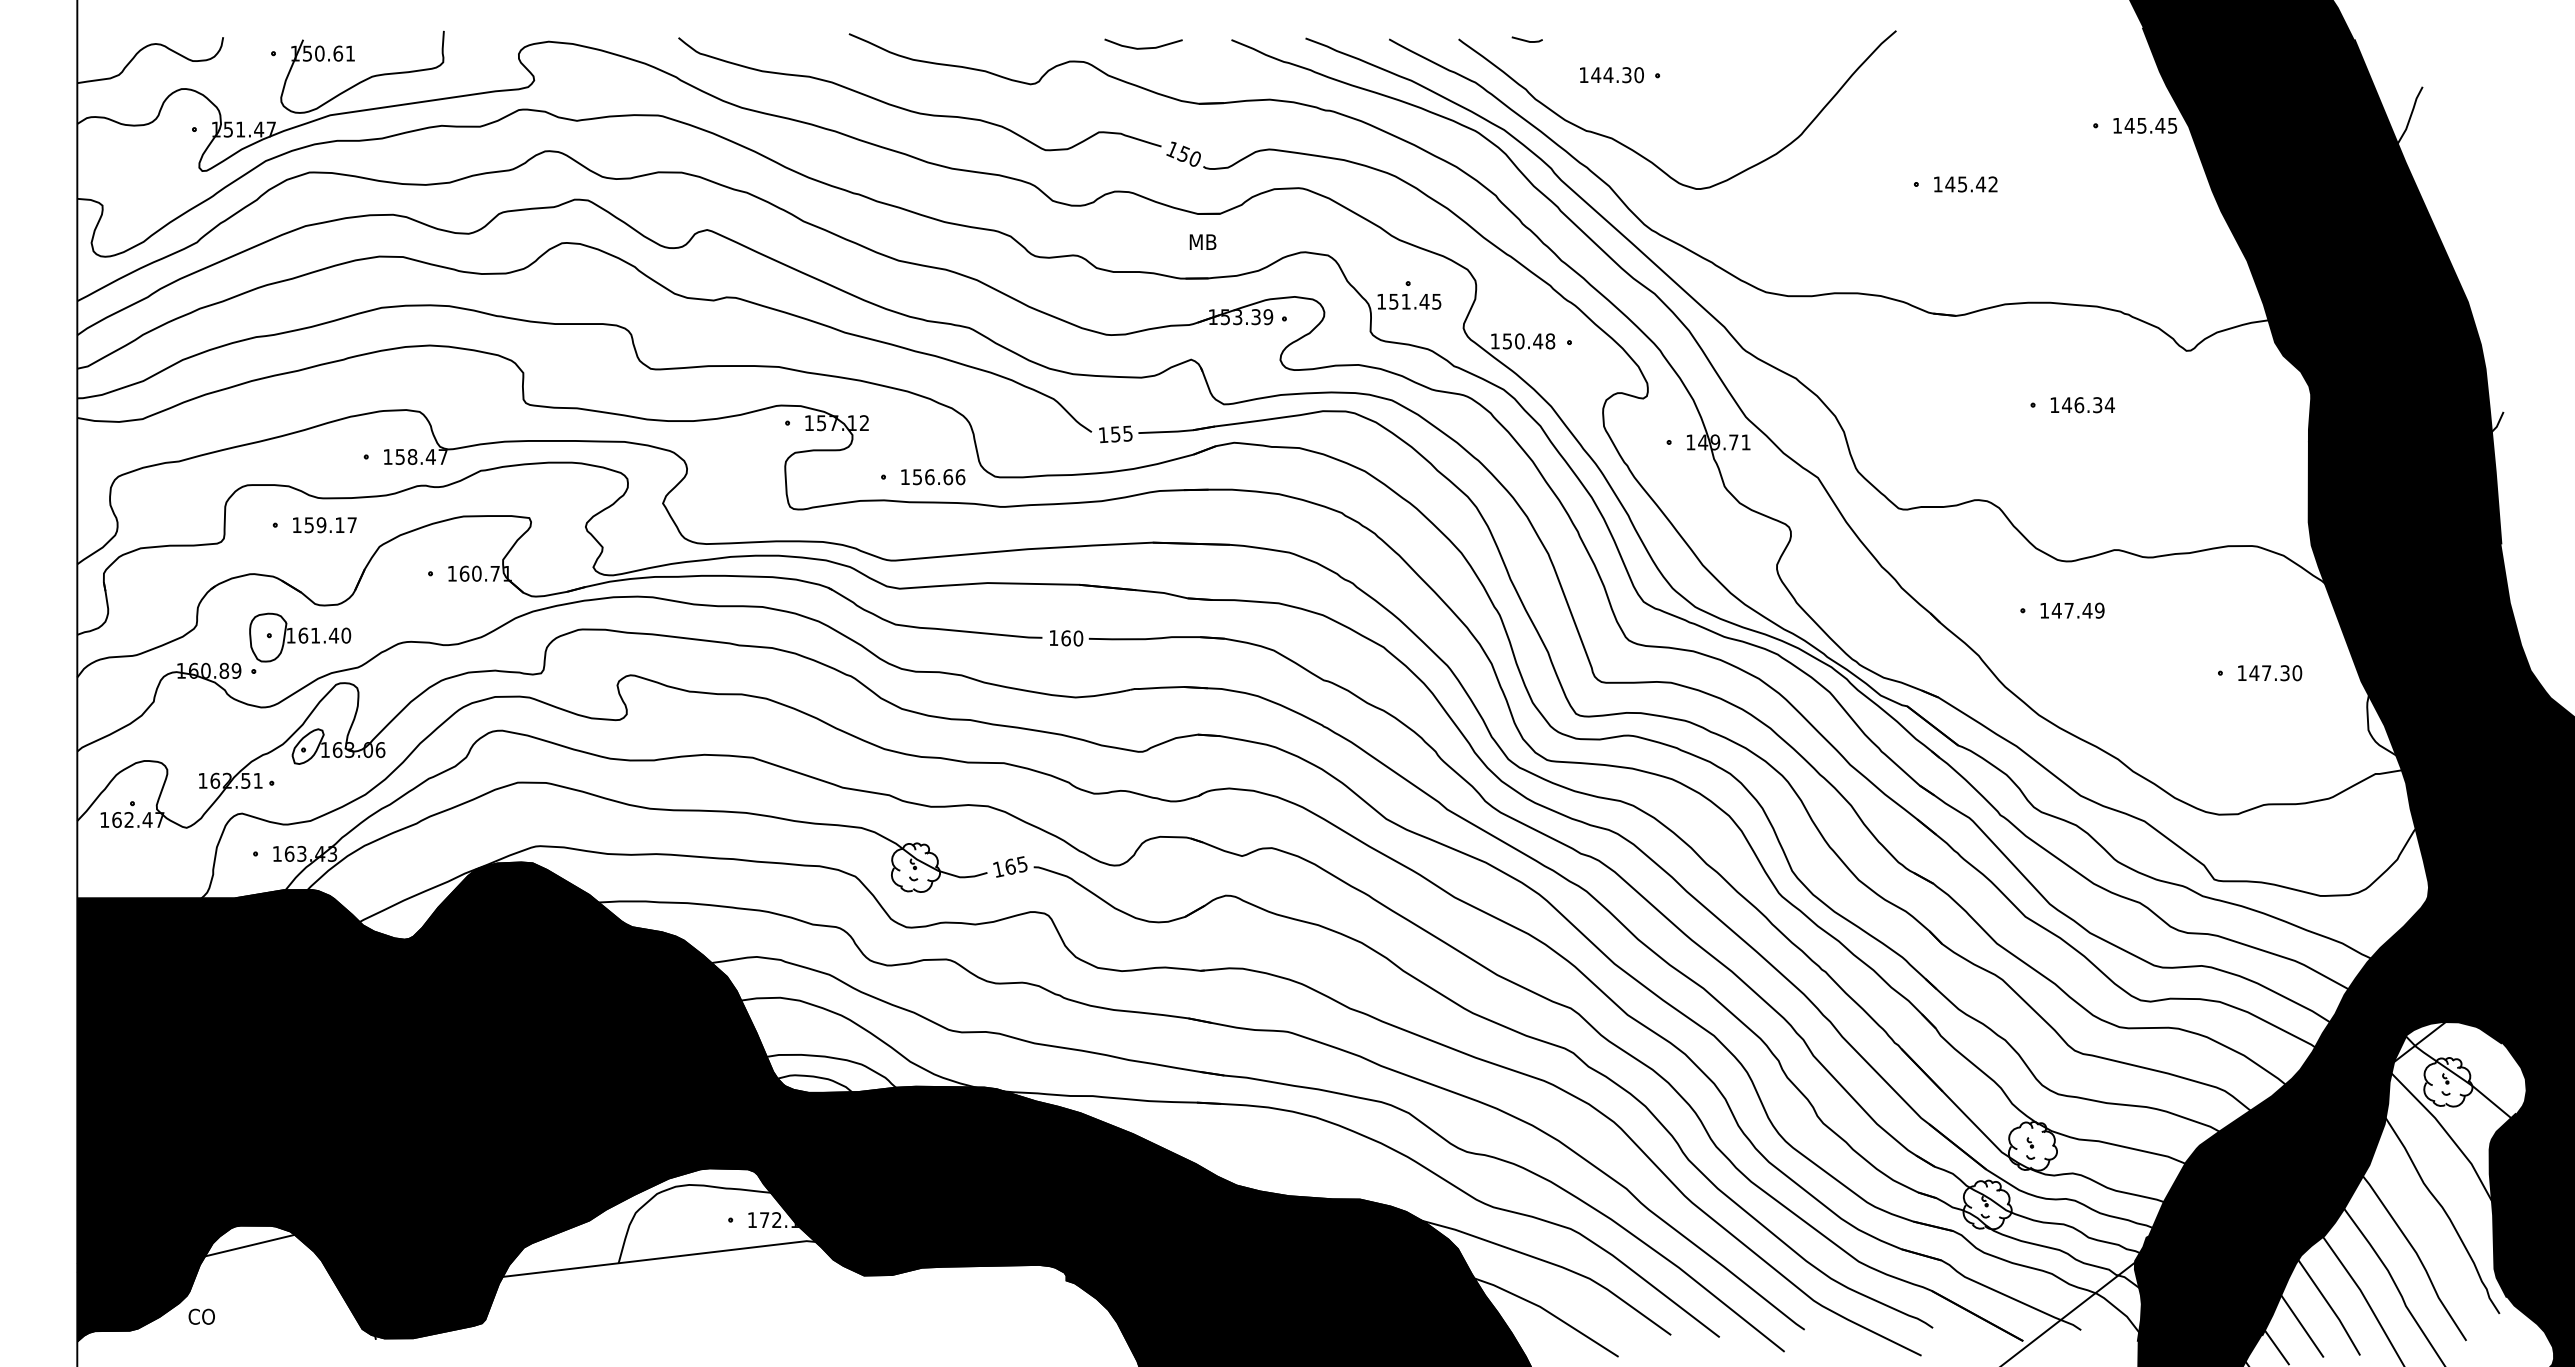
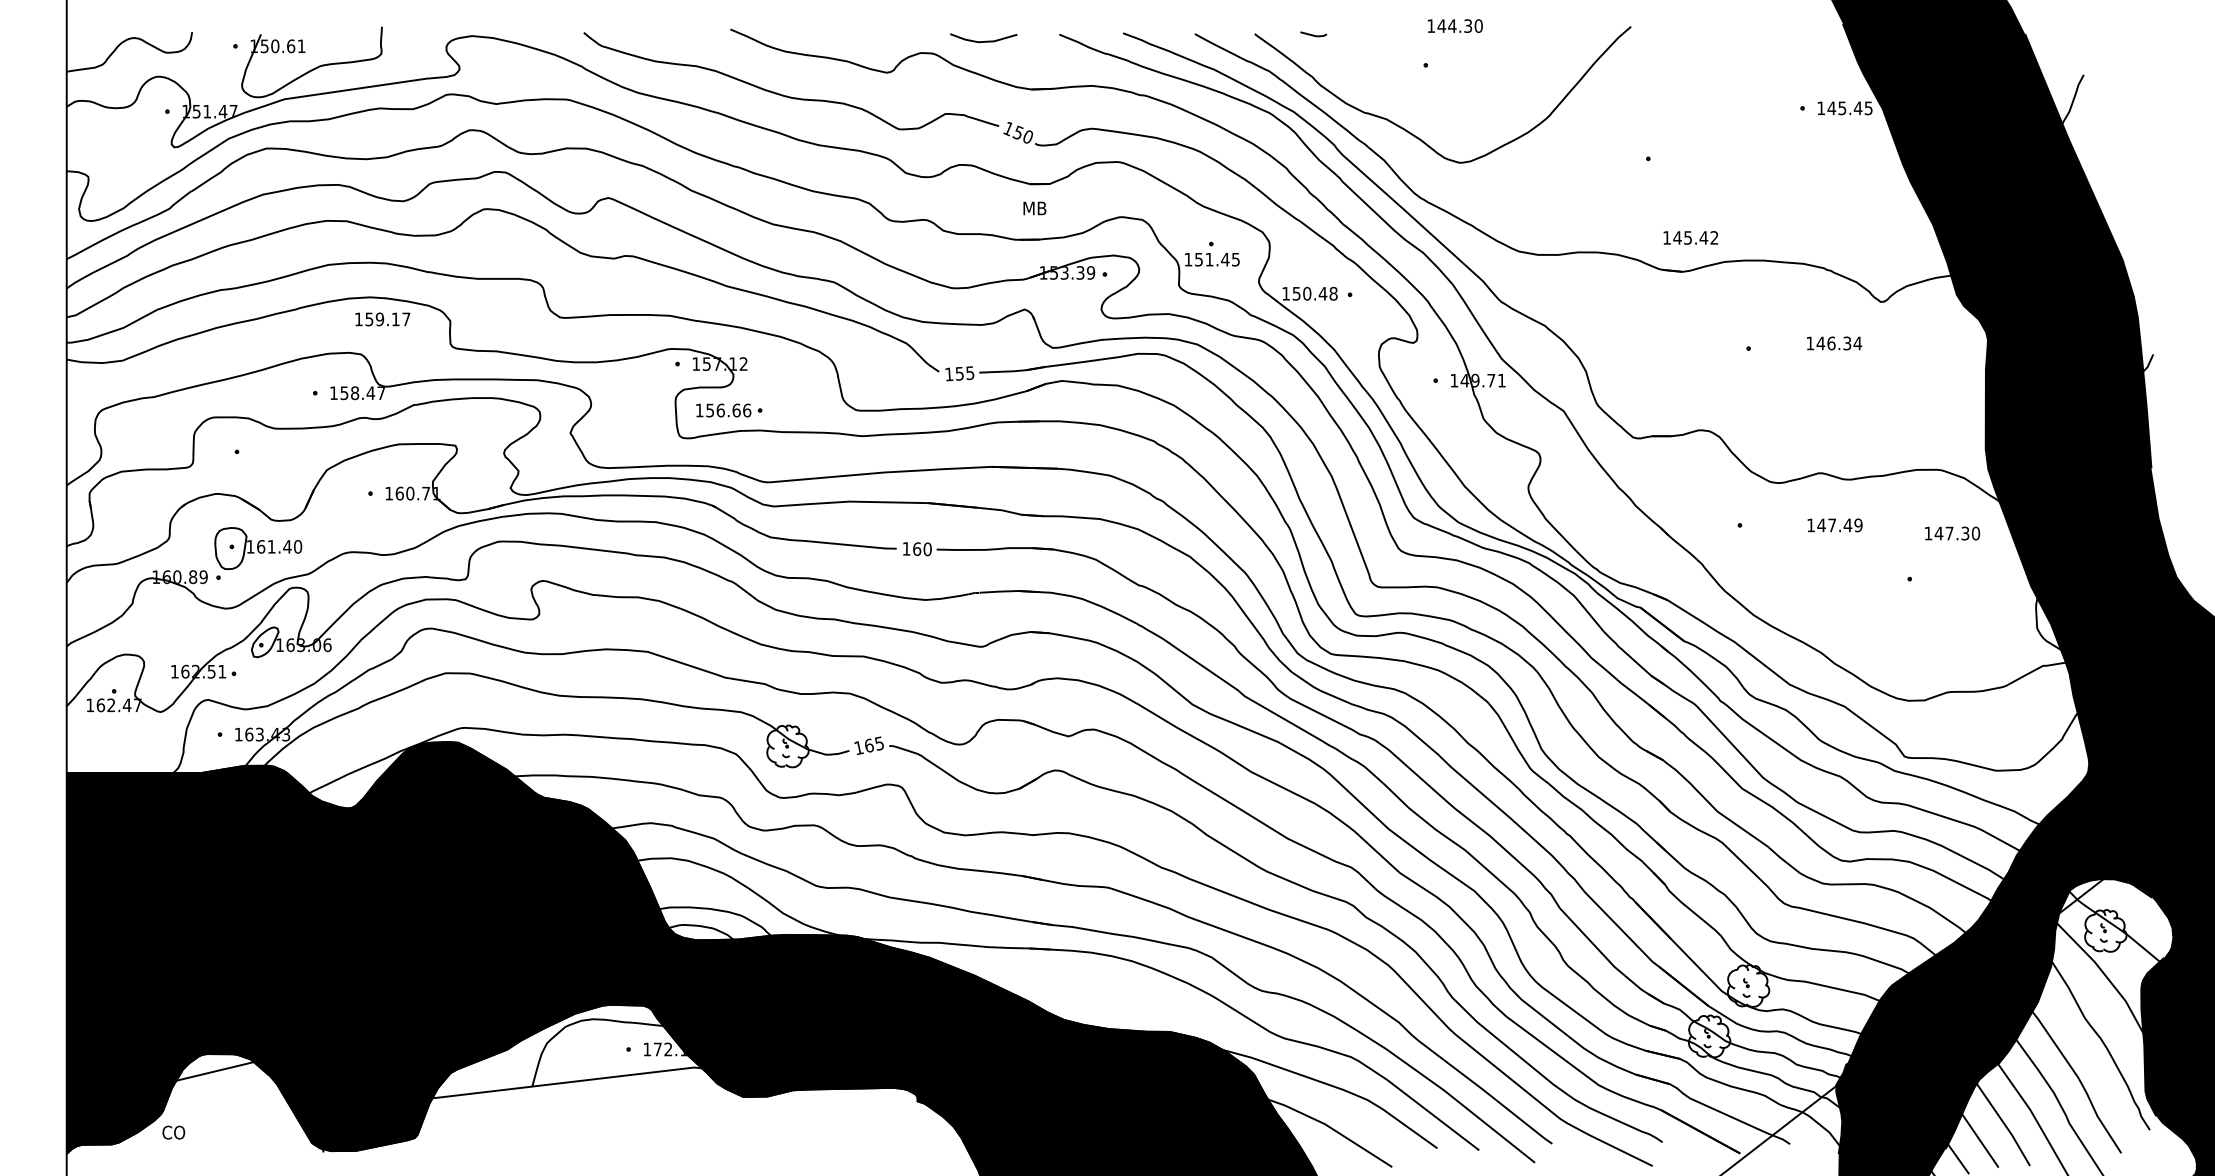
text: (1611, 75) -> (1454, 26), moved
text: (1965, 184) -> (1690, 237), moved
text: (2082, 405) -> (1834, 343), moved
text: (933, 477) -> (723, 410), moved
text: (324, 525) -> (382, 319), moved
text: (2072, 610) -> (1835, 525), moved
text: (2270, 673) -> (1952, 533), moved

